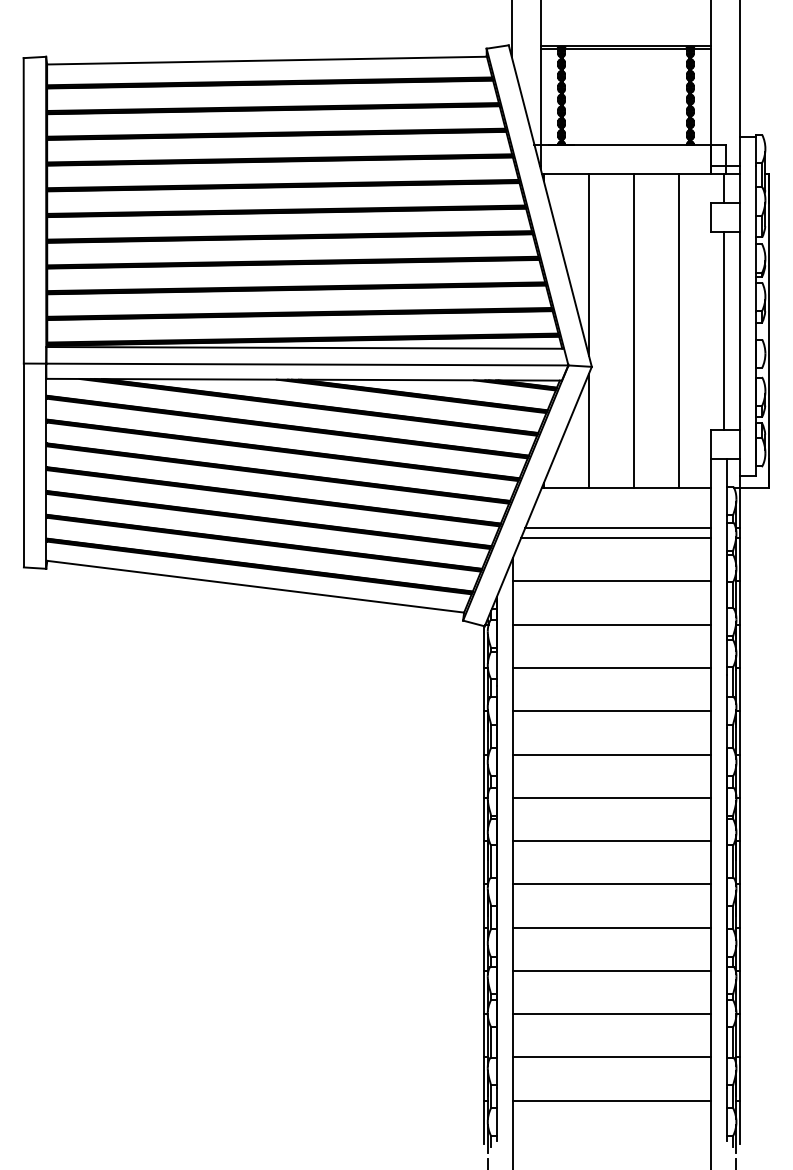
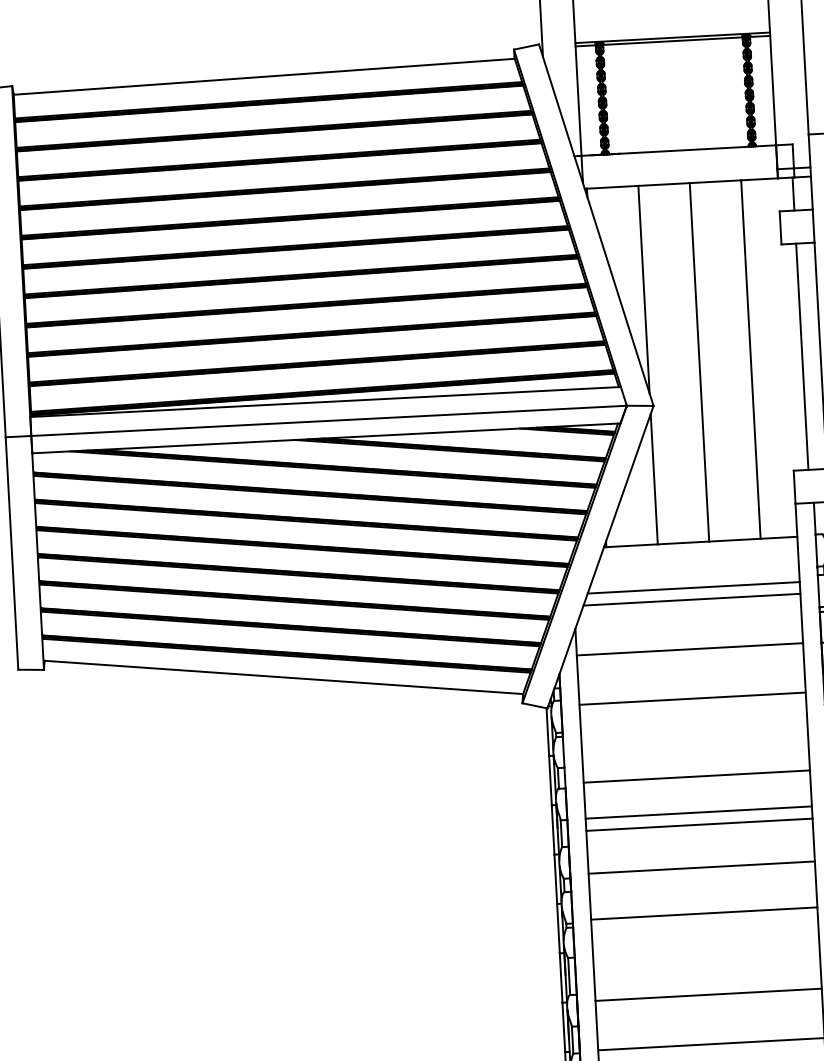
line: (611, 667) -> (696, 776), moved
line: (611, 711) -> (698, 825), moved
line: (611, 754) -> (698, 812), moved
line: (611, 797) -> (701, 867), moved
line: (611, 841) -> (703, 914), moved

